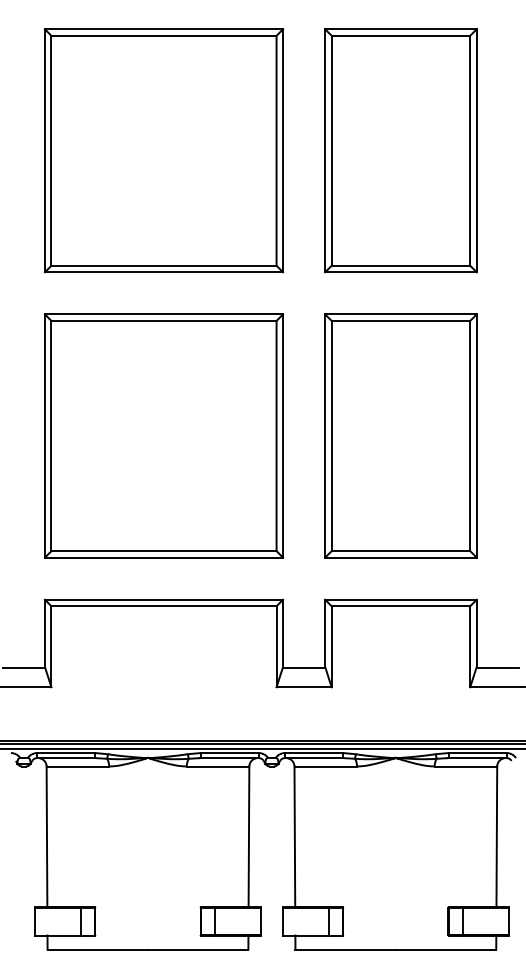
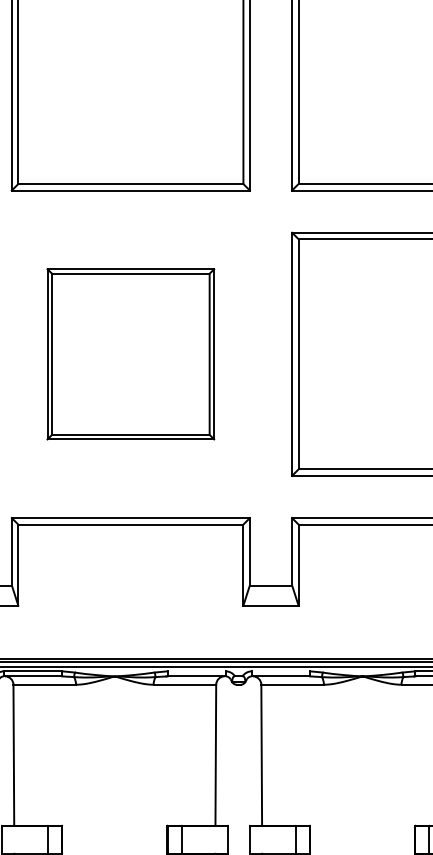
part: (163, 435) -> (130, 353), size x0.7
line: (229, 753) -> (196, 671), removed
line: (314, 753) -> (281, 671), removed

